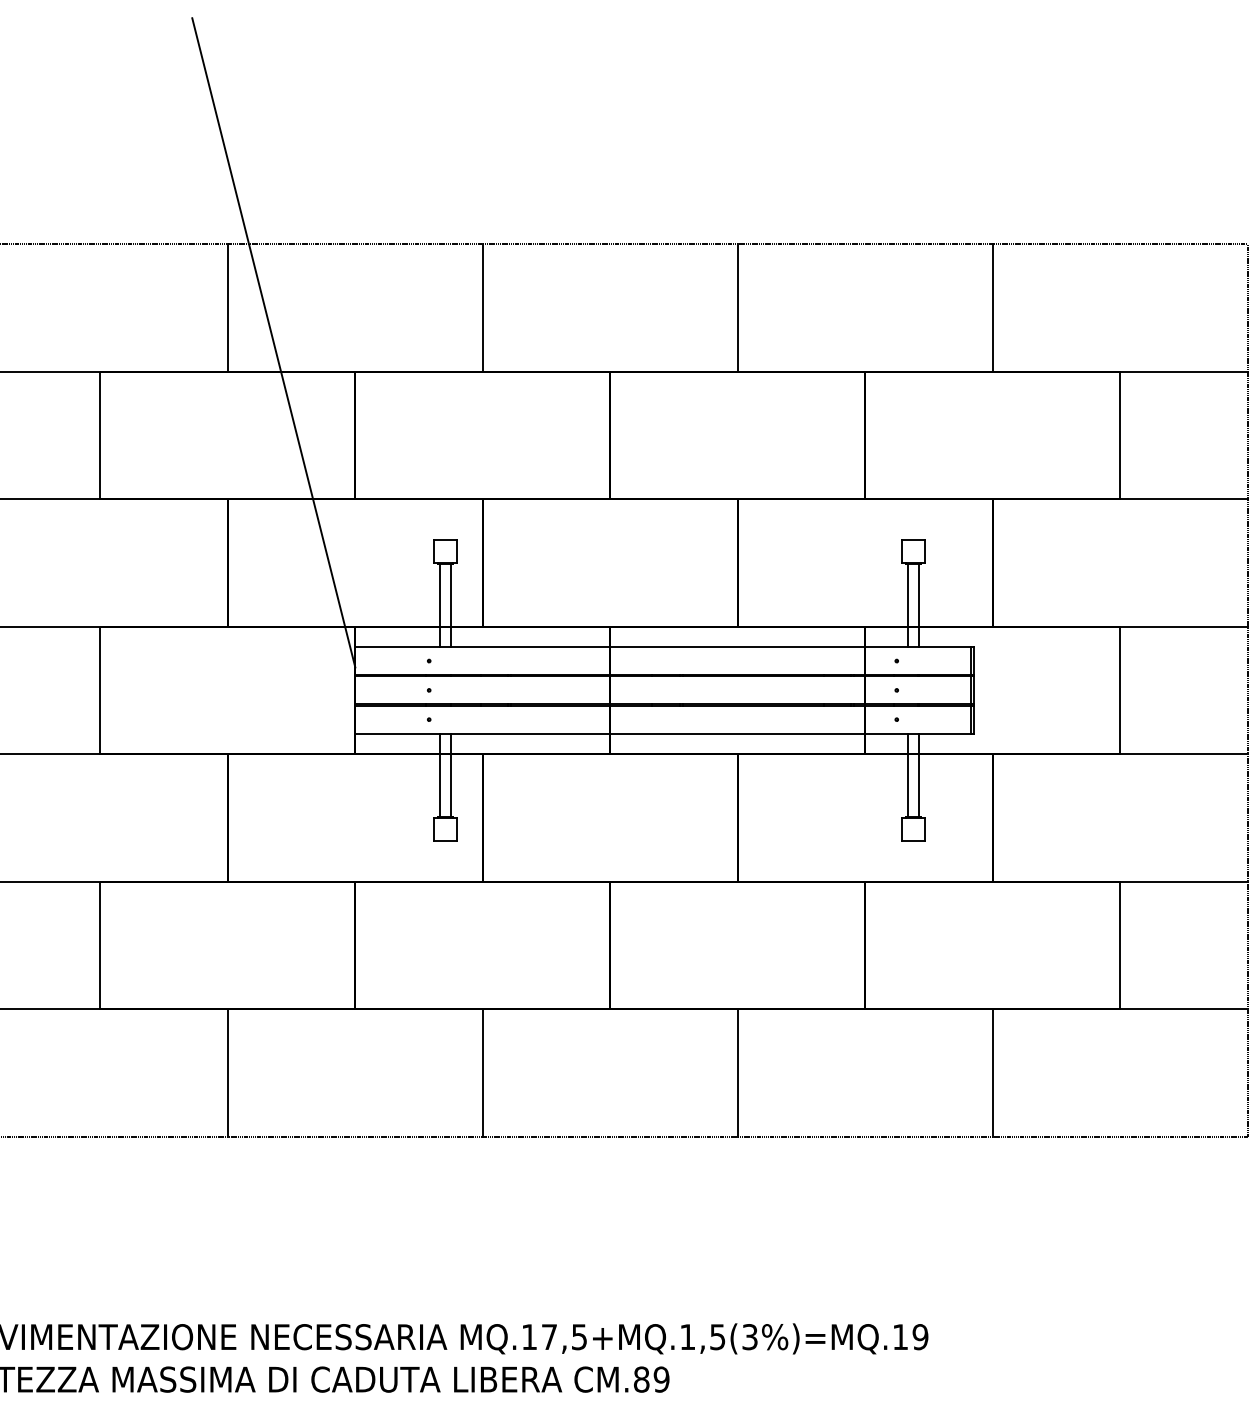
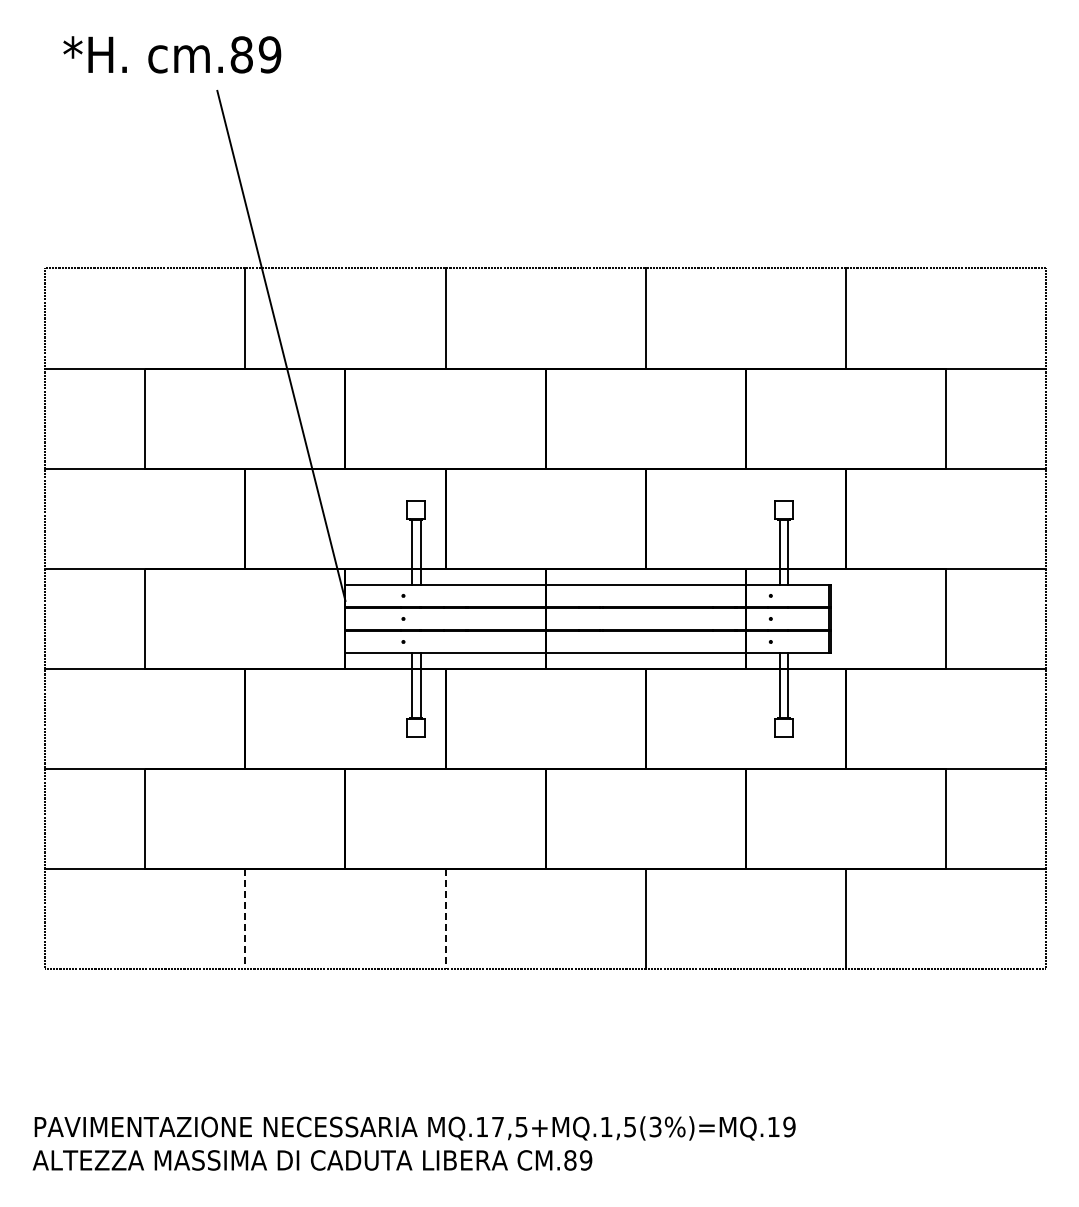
line: (228, 1072) -> (245, 919), solid -> dashed
line: (482, 1072) -> (445, 919), solid -> dashed

